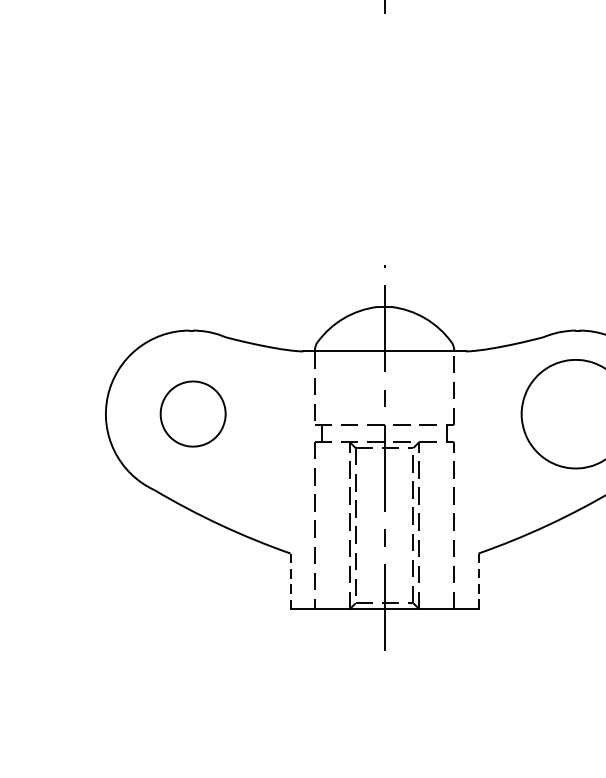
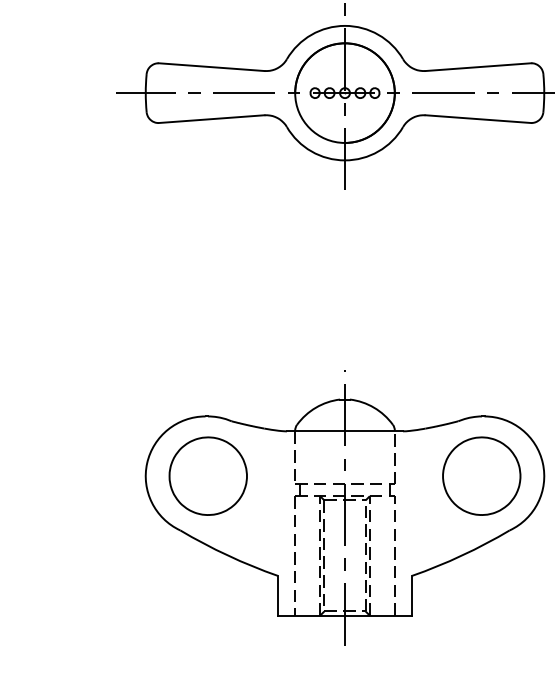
part: (192, 413) -> (207, 475), size x1.67
line: (290, 581) -> (277, 595), dashed -> solid
line: (478, 581) -> (412, 595), dashed -> solid

